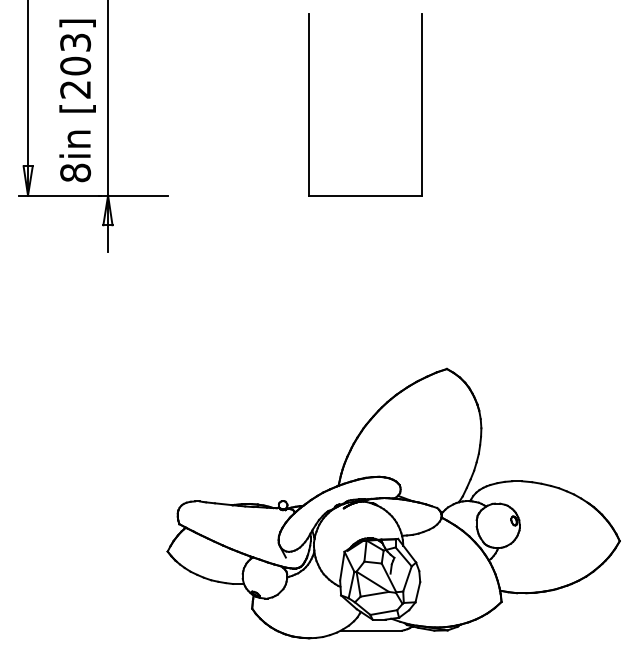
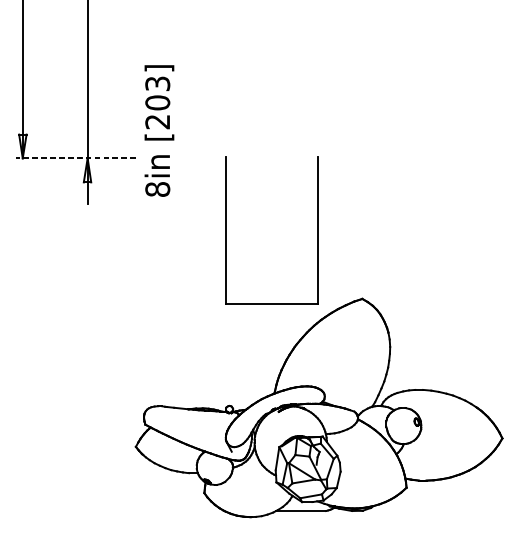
text: (77, 100) -> (159, 130), moved
part: (309, 104) -> (226, 230), moved
line: (92, 195) -> (75, 158), solid -> dashed

